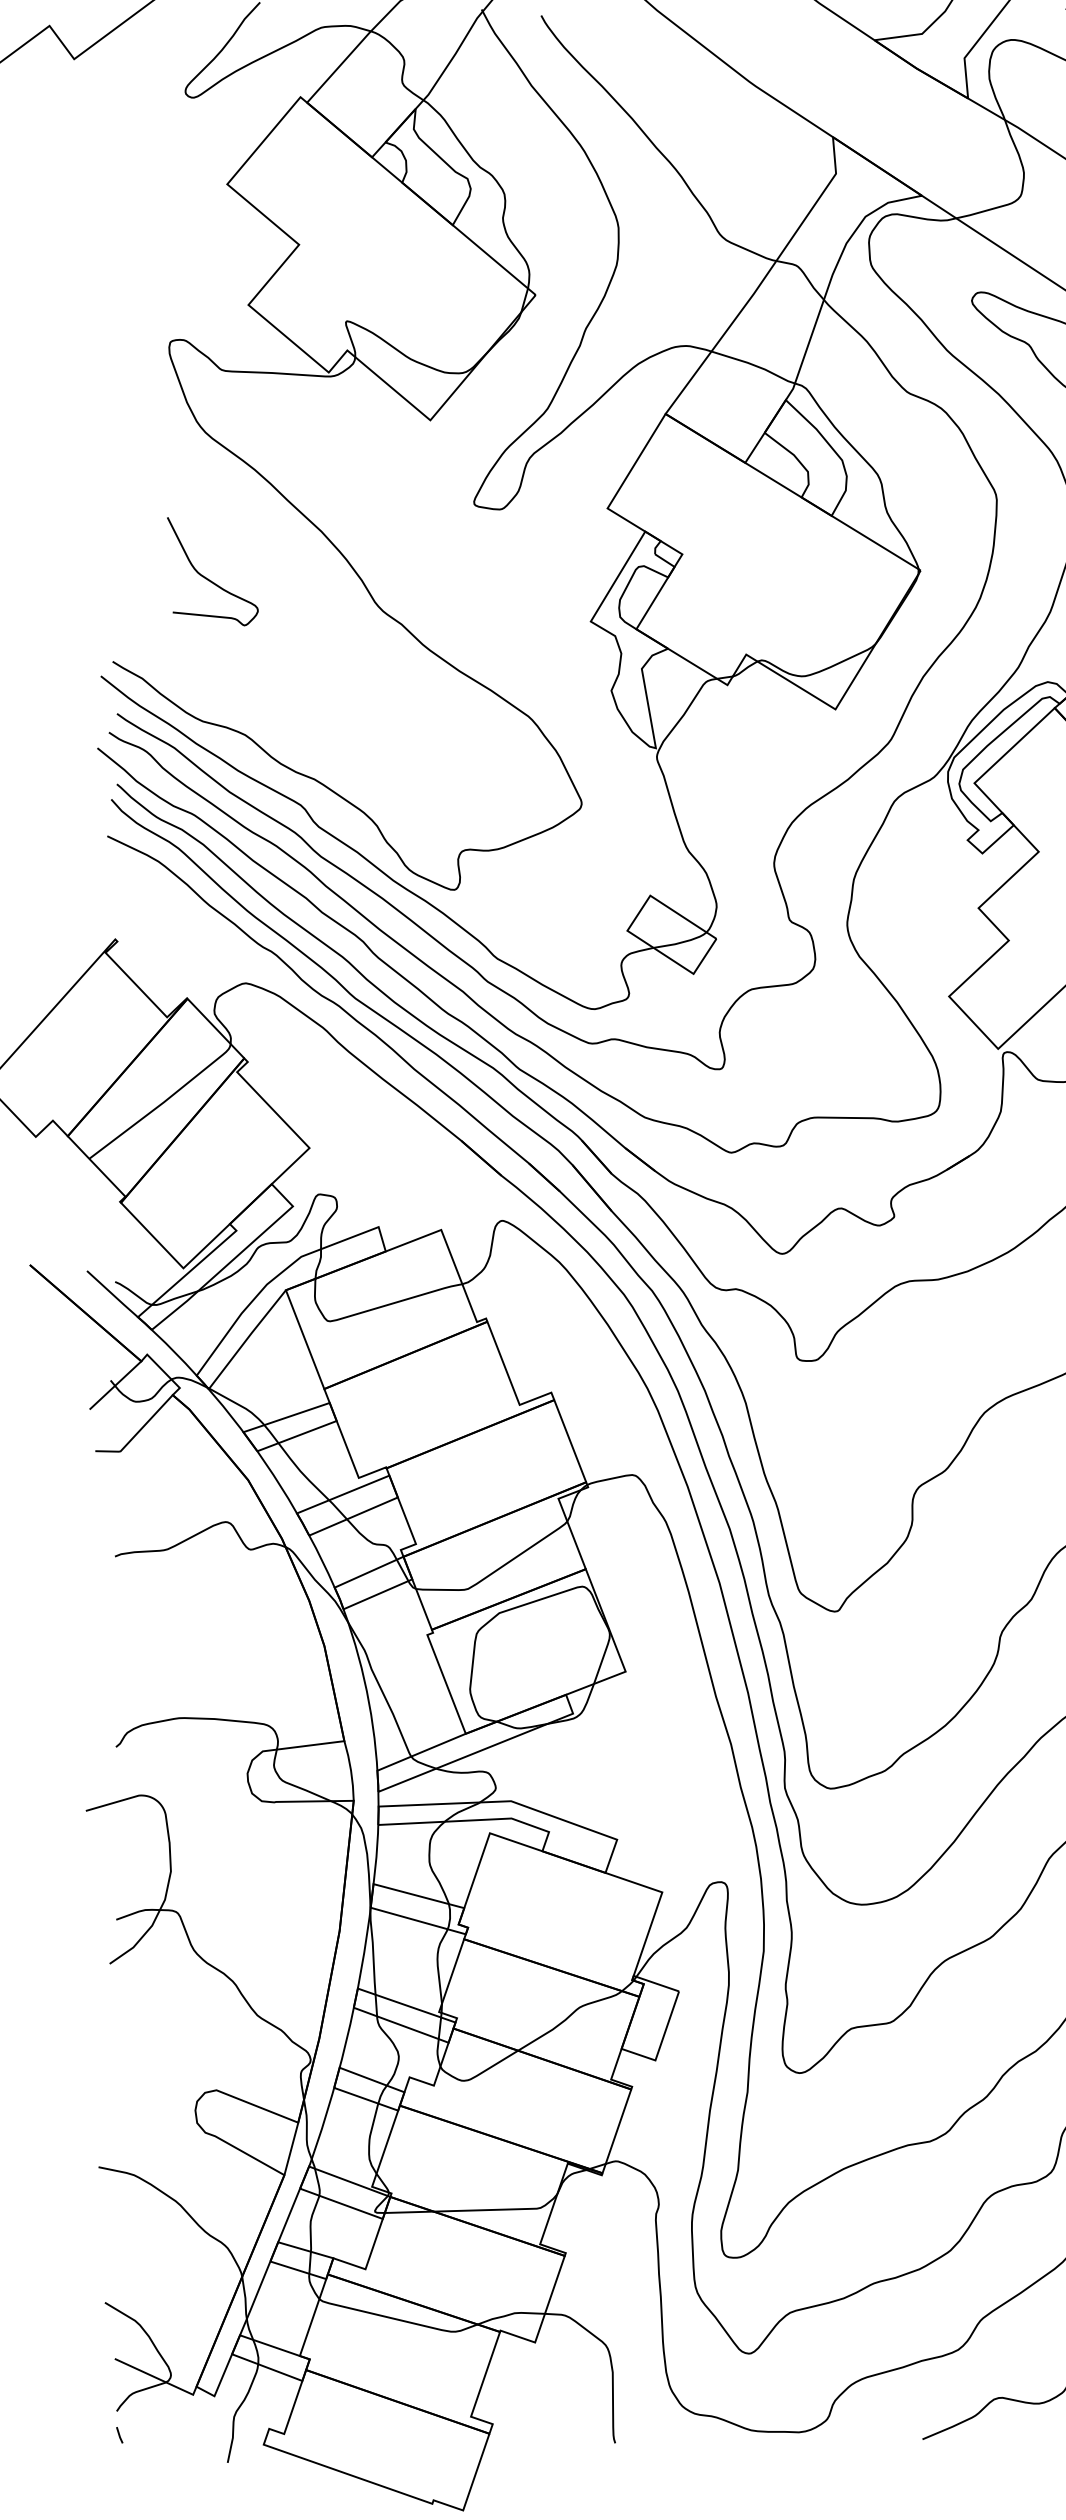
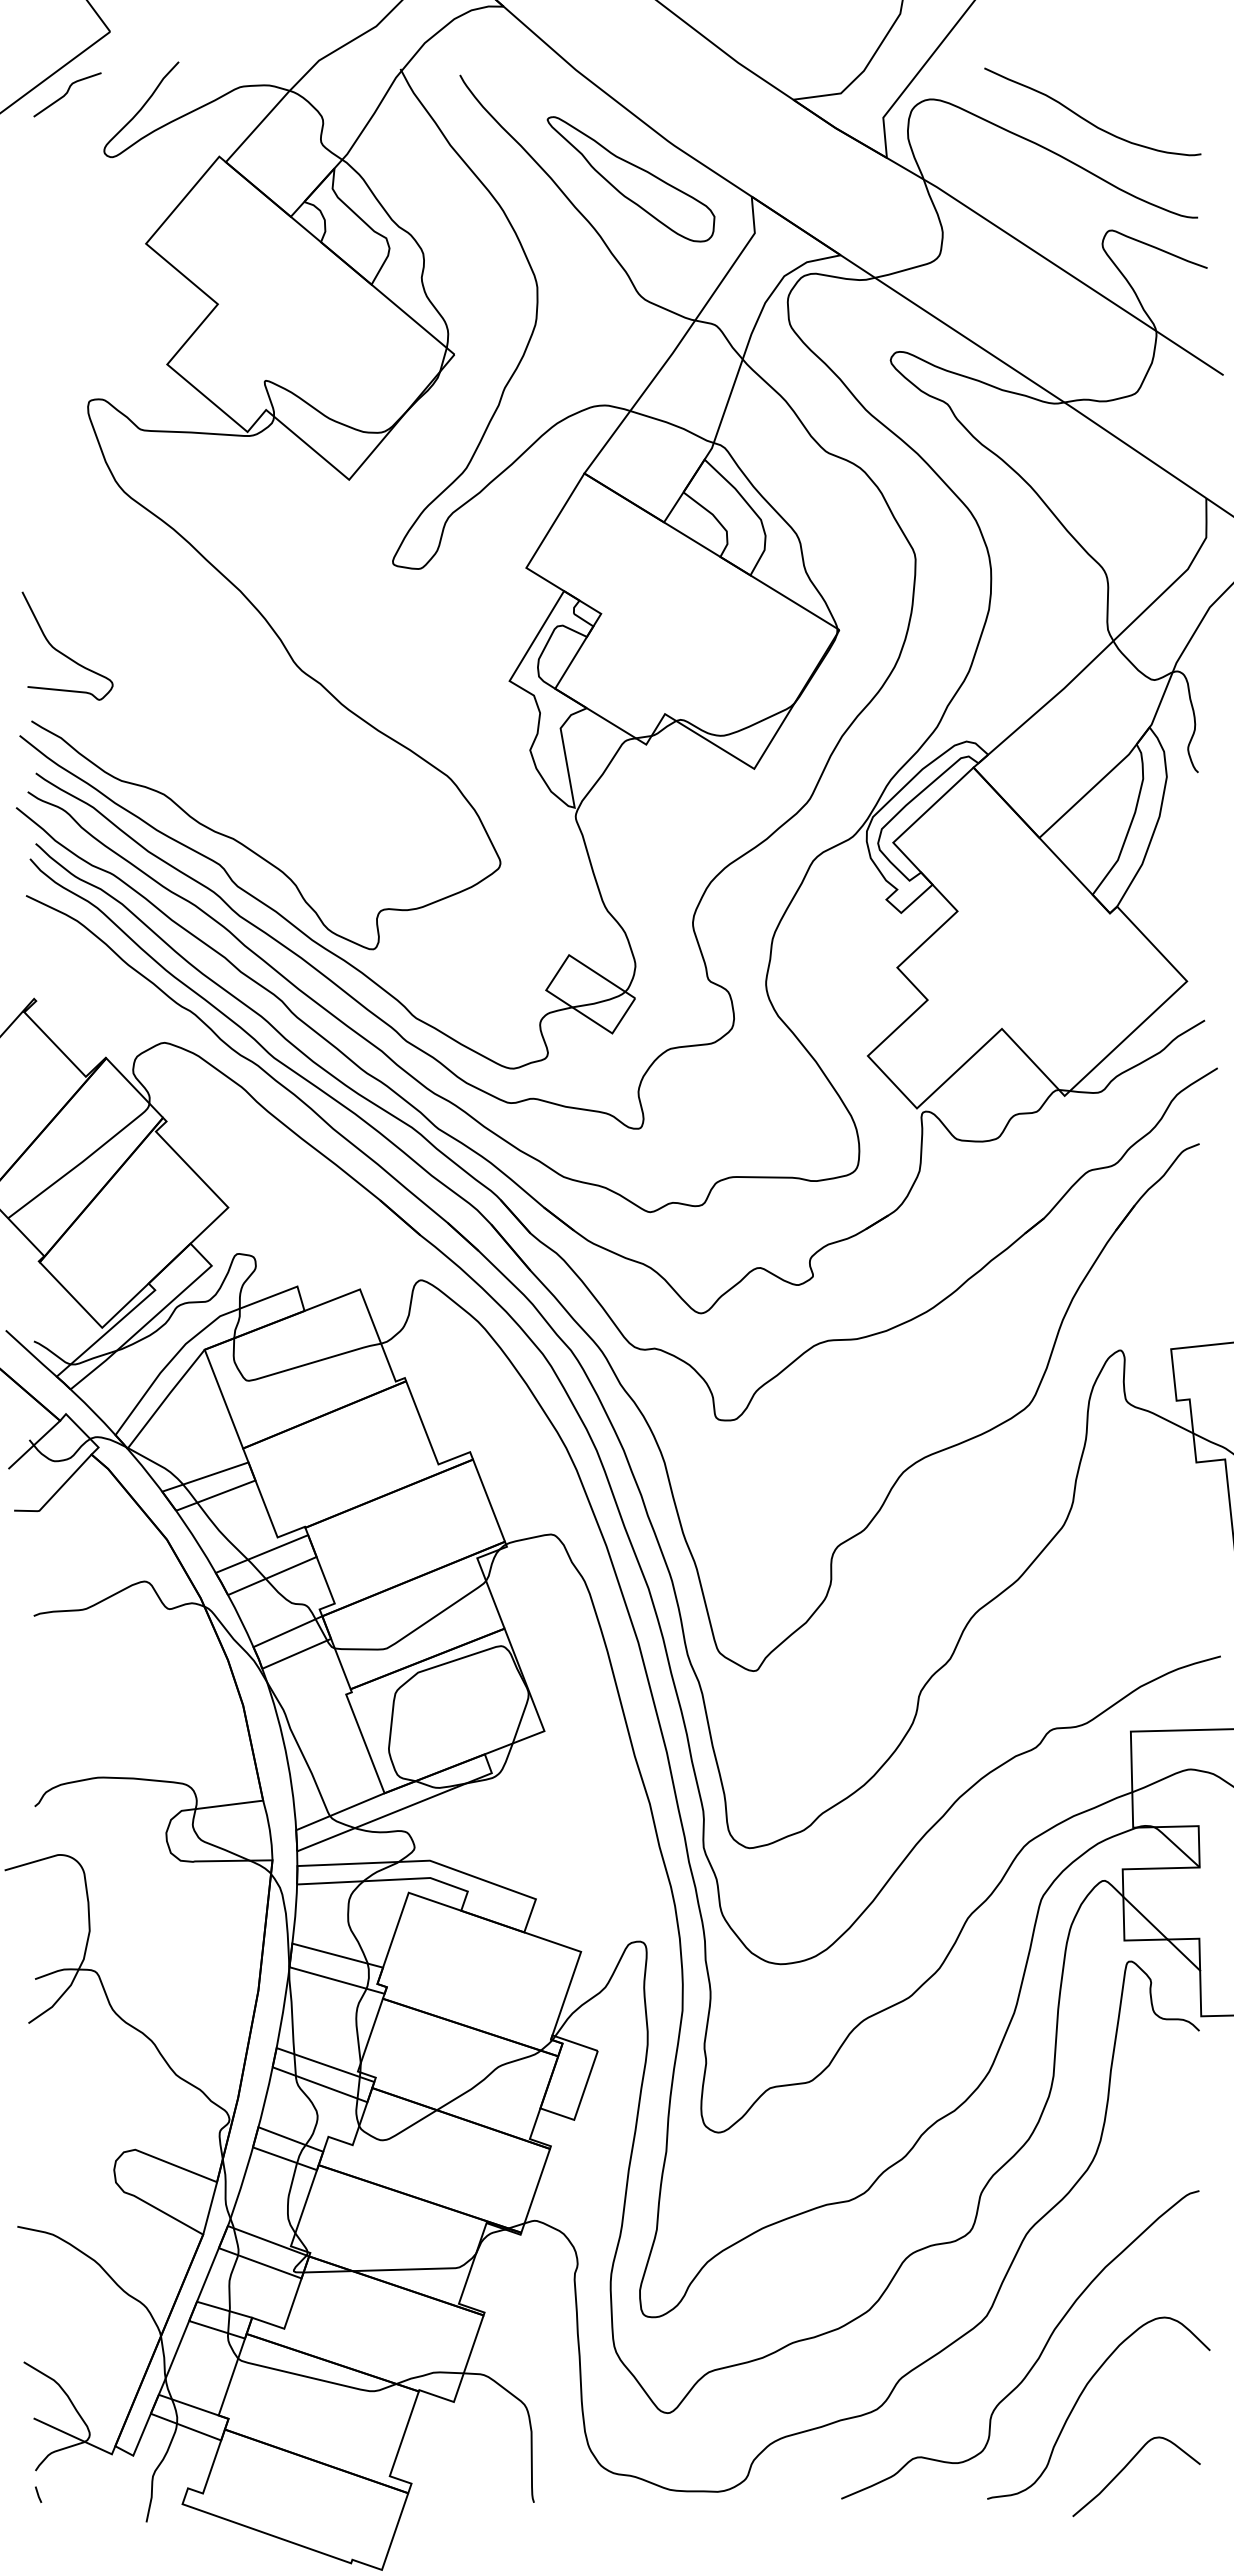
curve: (148, 34) -> (67, 93), added
part: (711, 120) -> (630, 179), added
curve: (207, 578) -> (62, 652), moved

